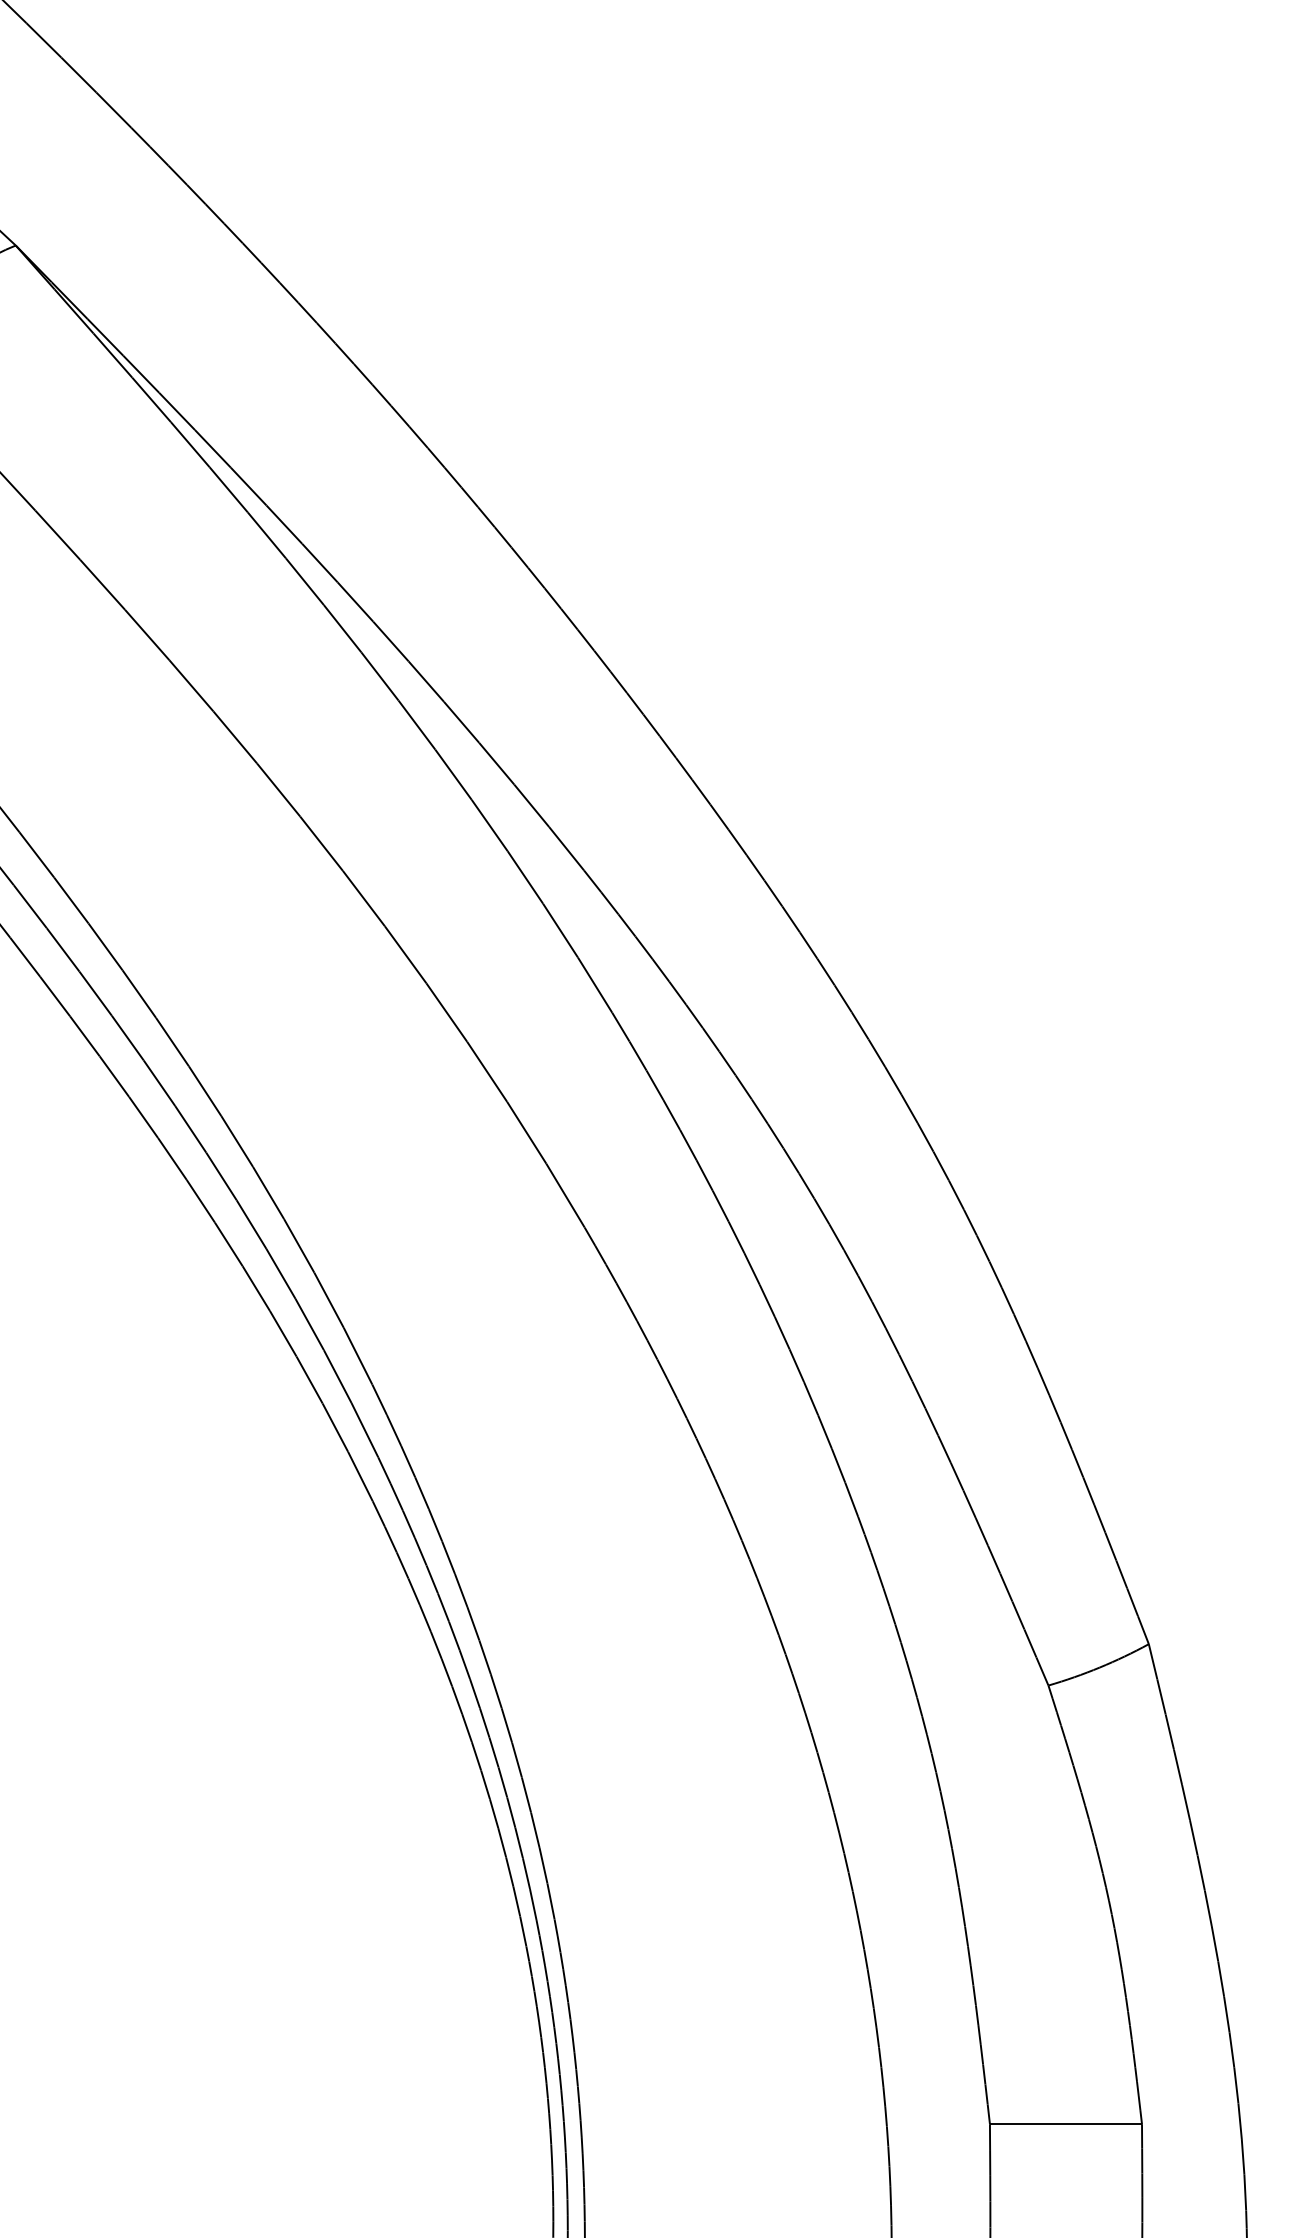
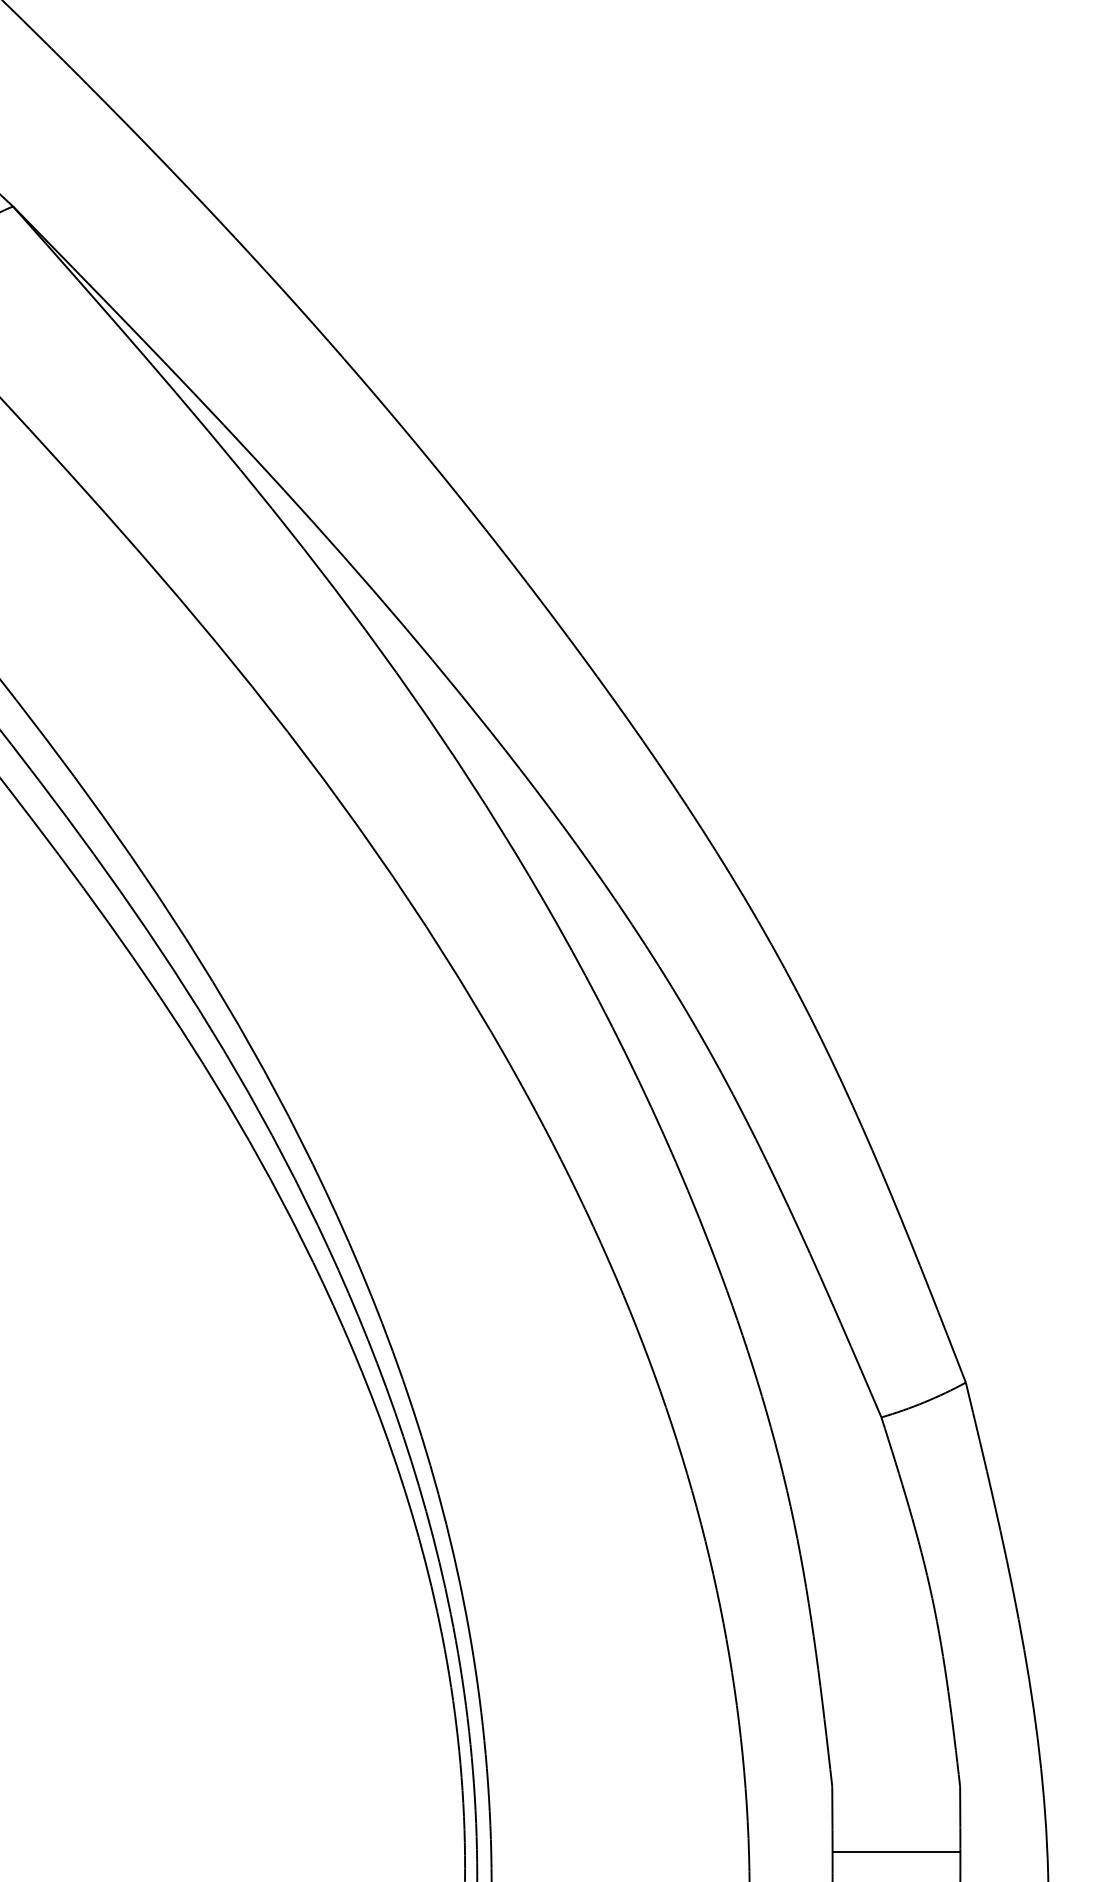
line: (1066, 2124) -> (896, 1852), moved

